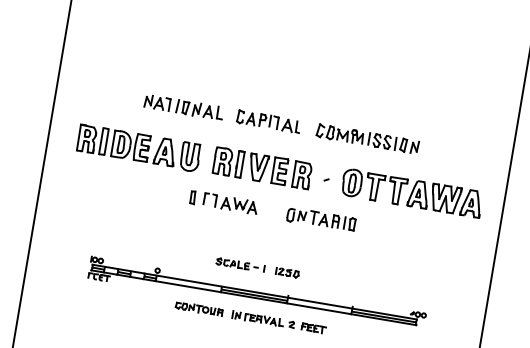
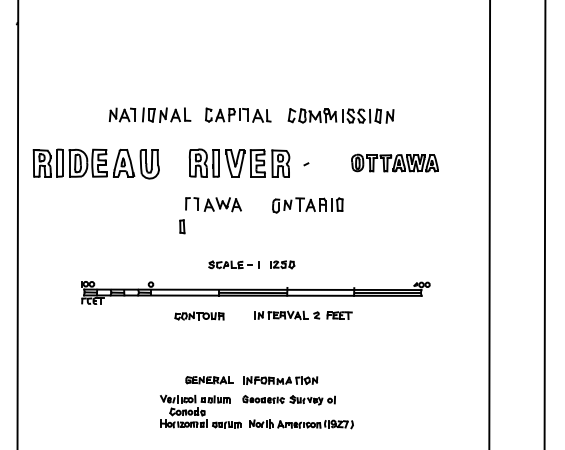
part: (138, 147) -> (95, 163), moved
part: (411, 192) -> (394, 162), size x0.6
part: (193, 197) -> (182, 226), moved
part: (279, 322) -> (303, 315), moved

